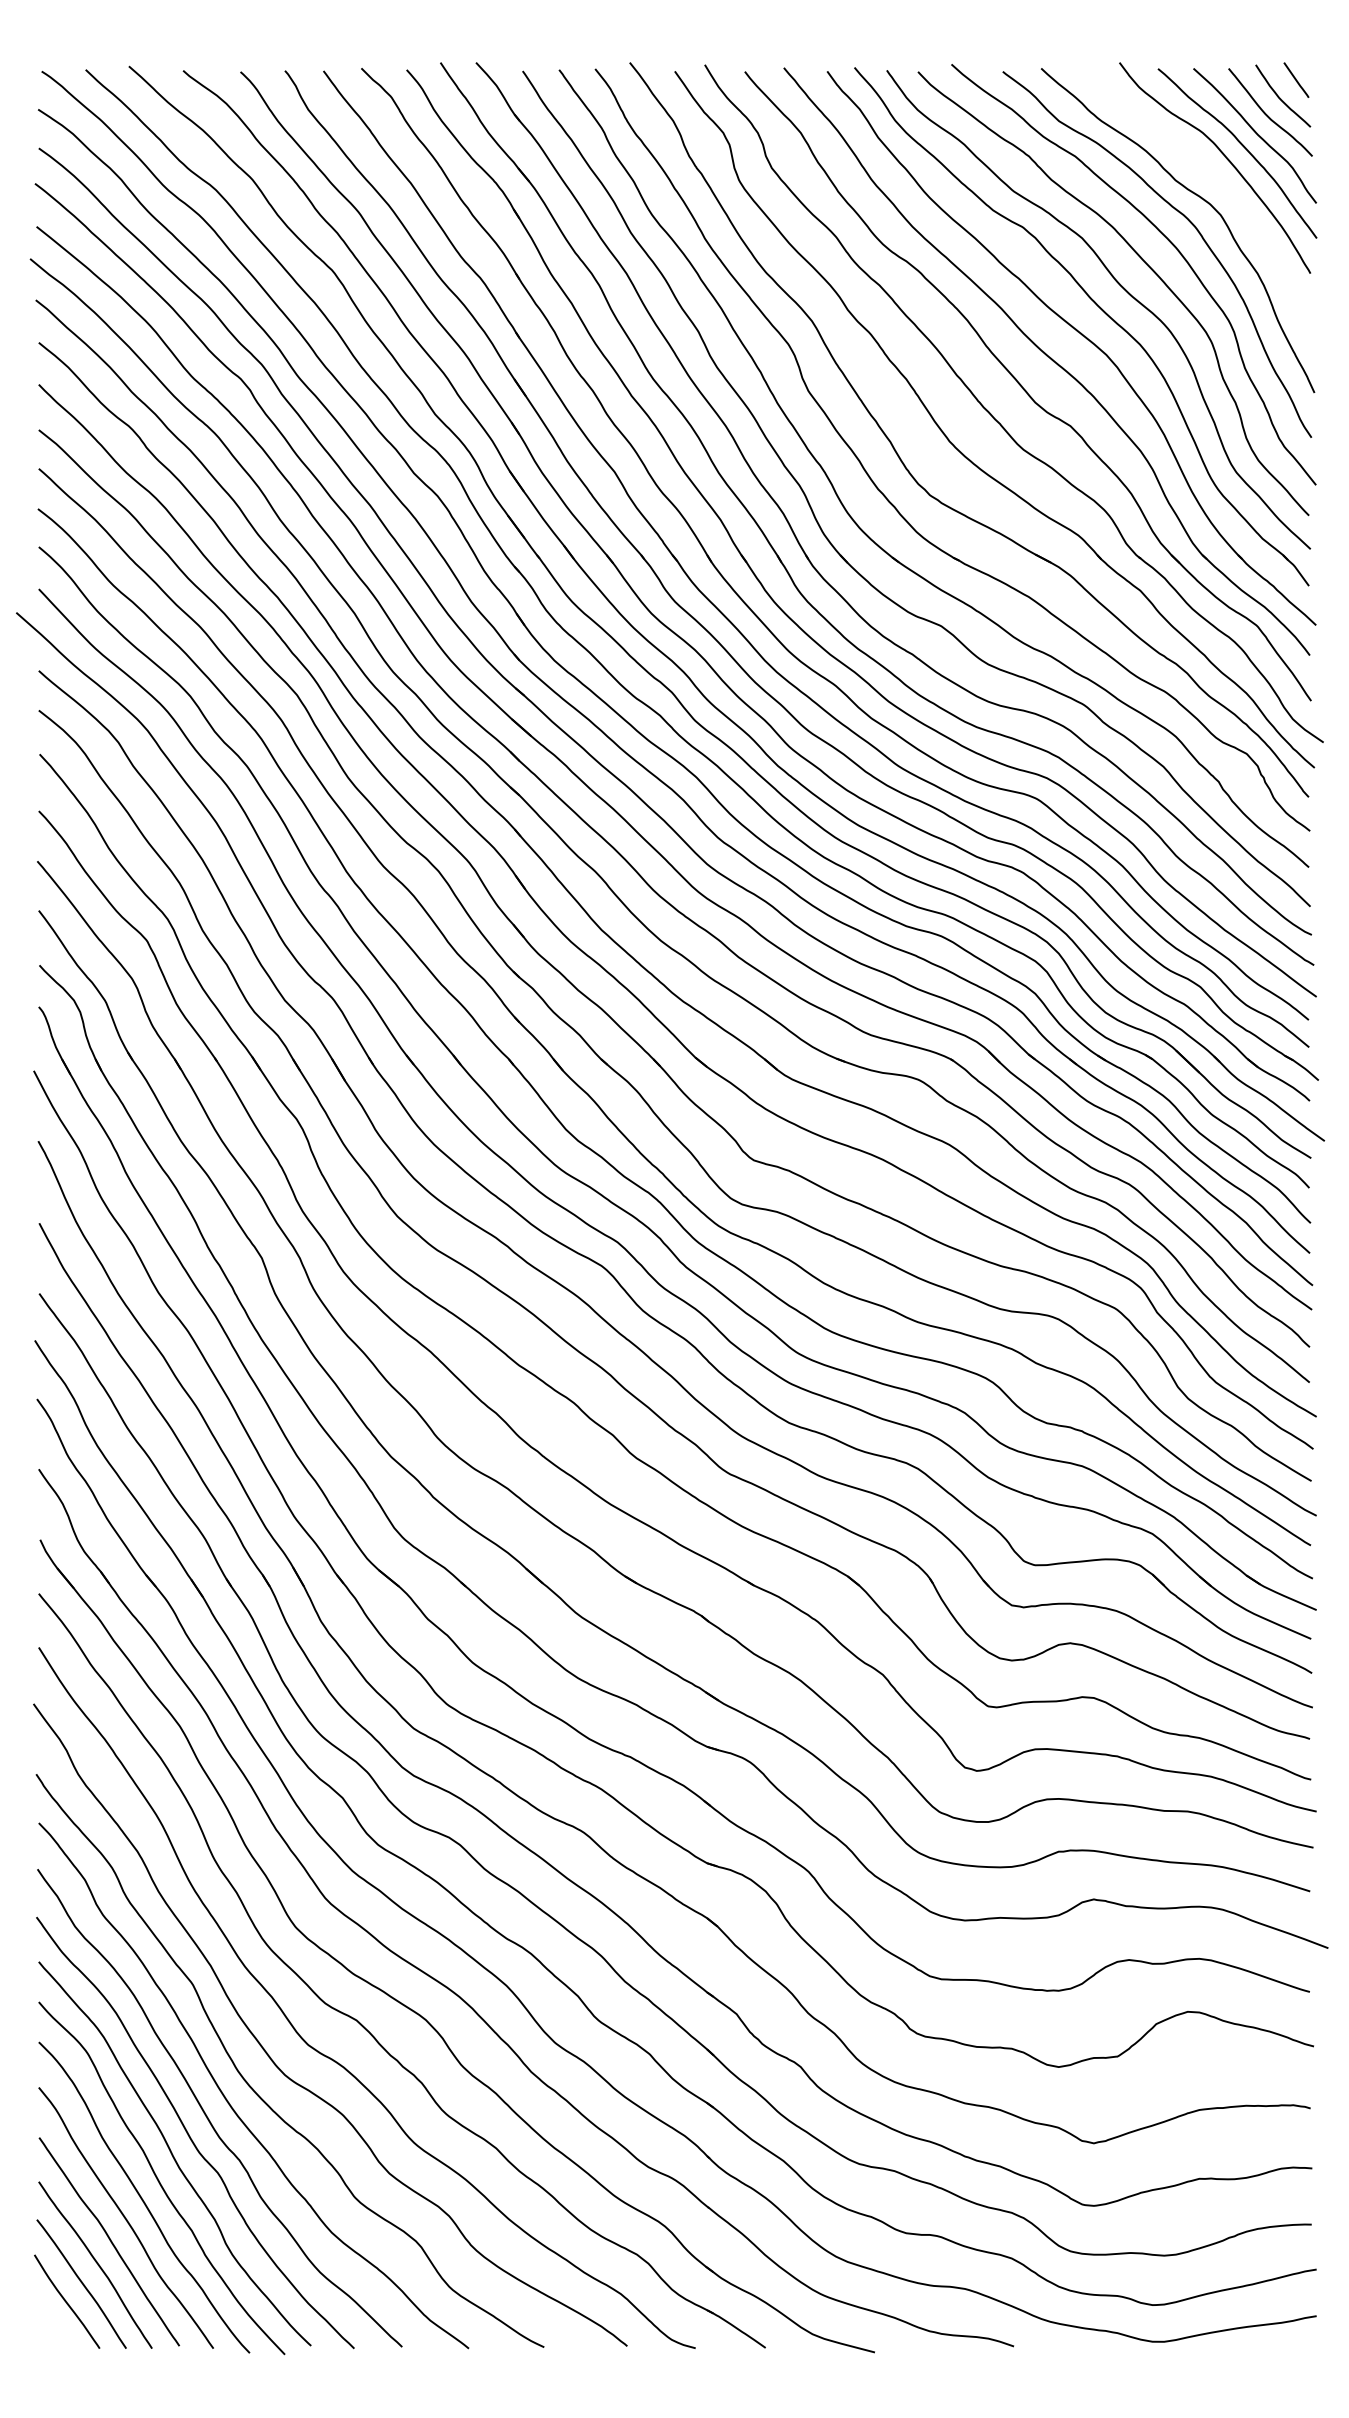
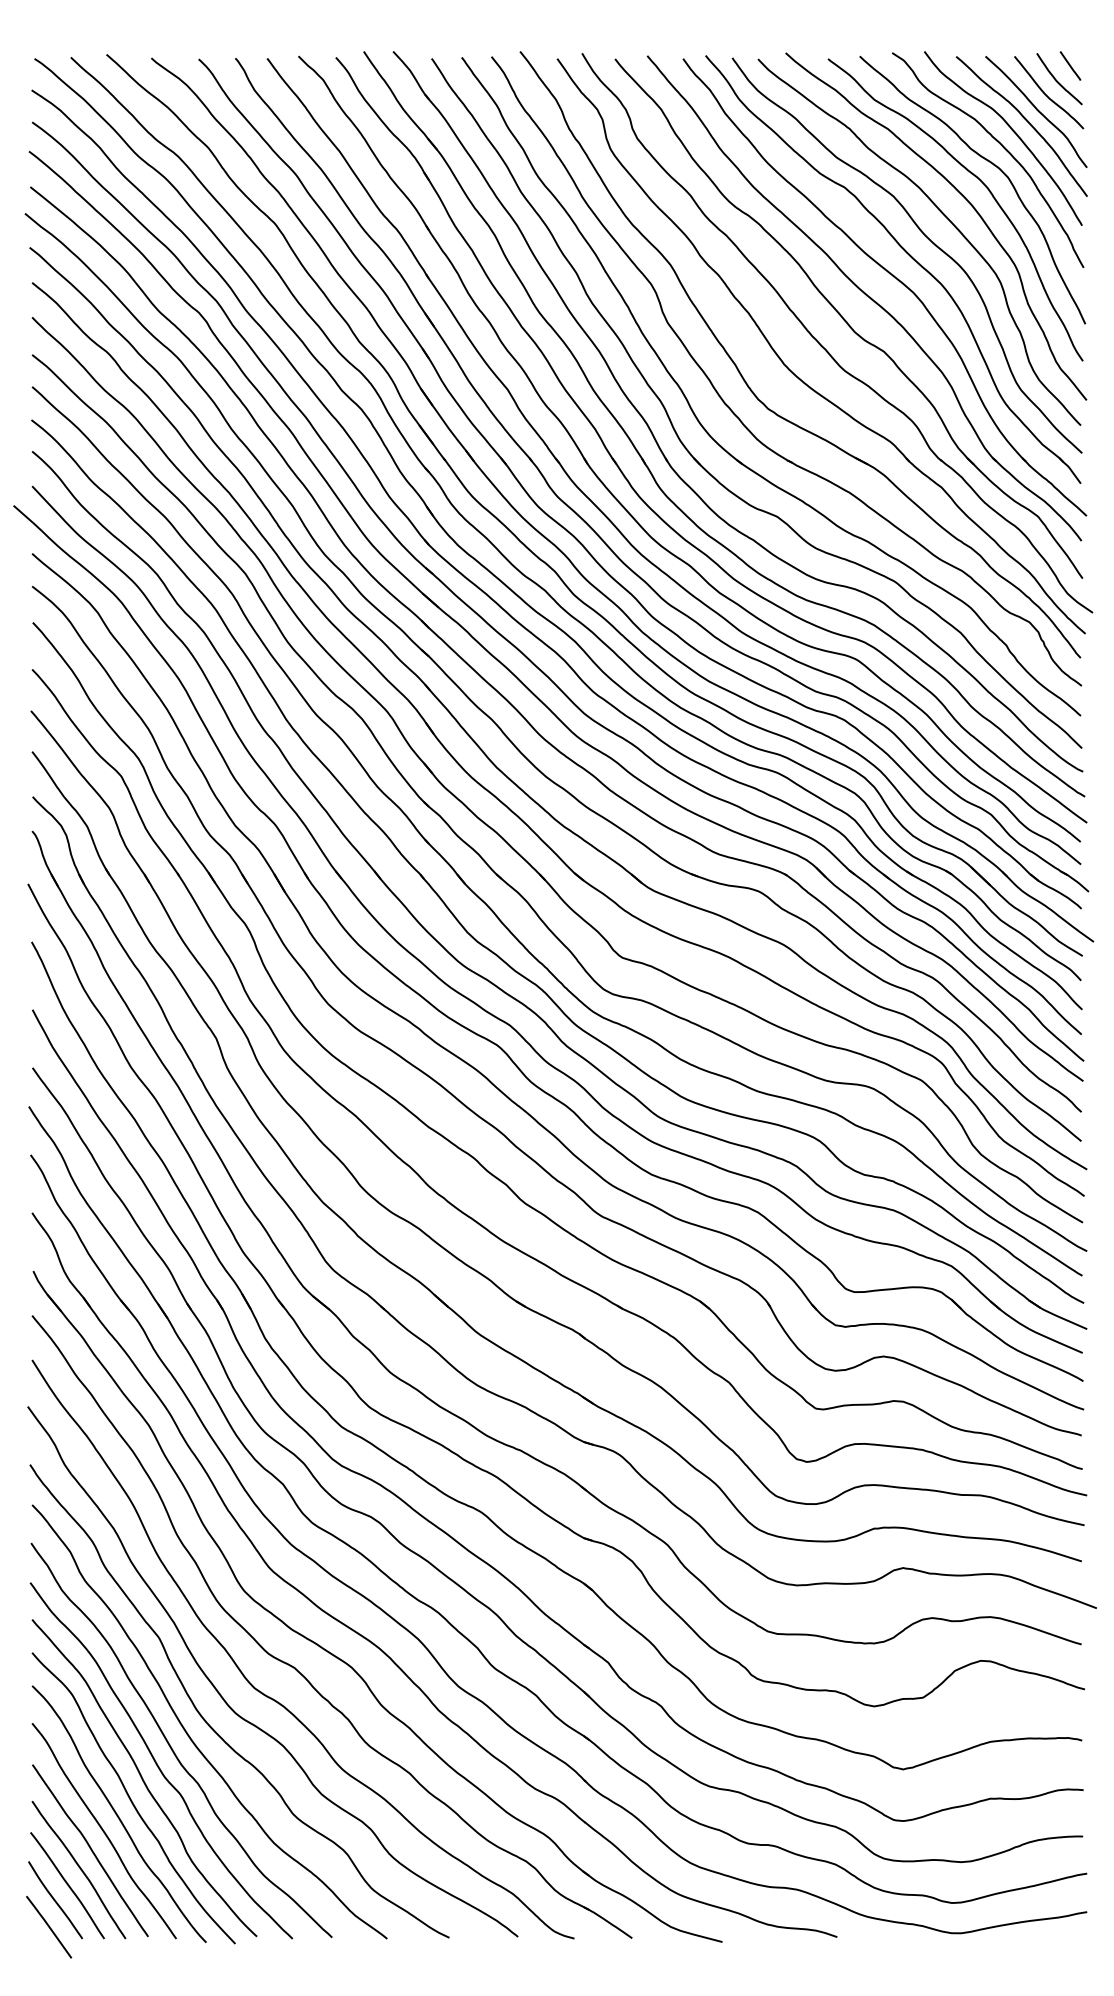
curve: (1212, 177) -> (1001, 146), added
line: (59, 2333) -> (49, 1926), added

